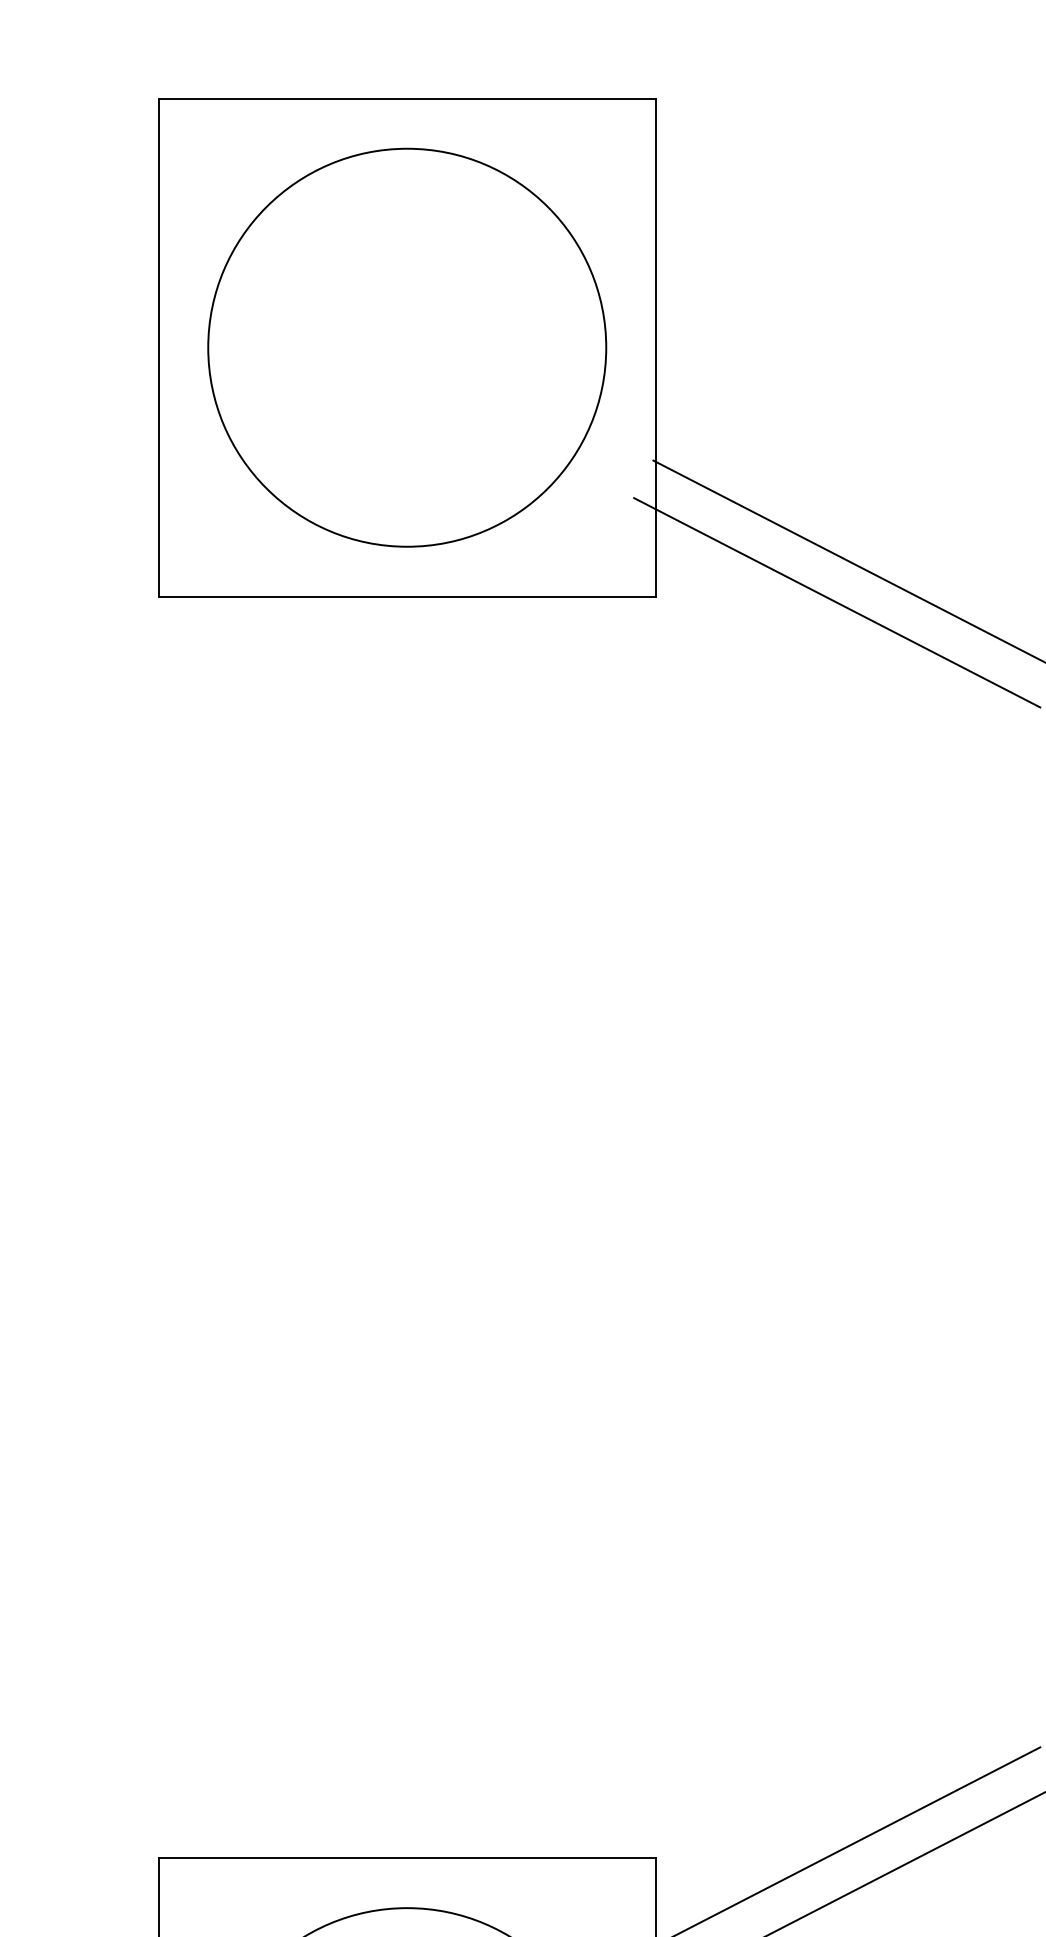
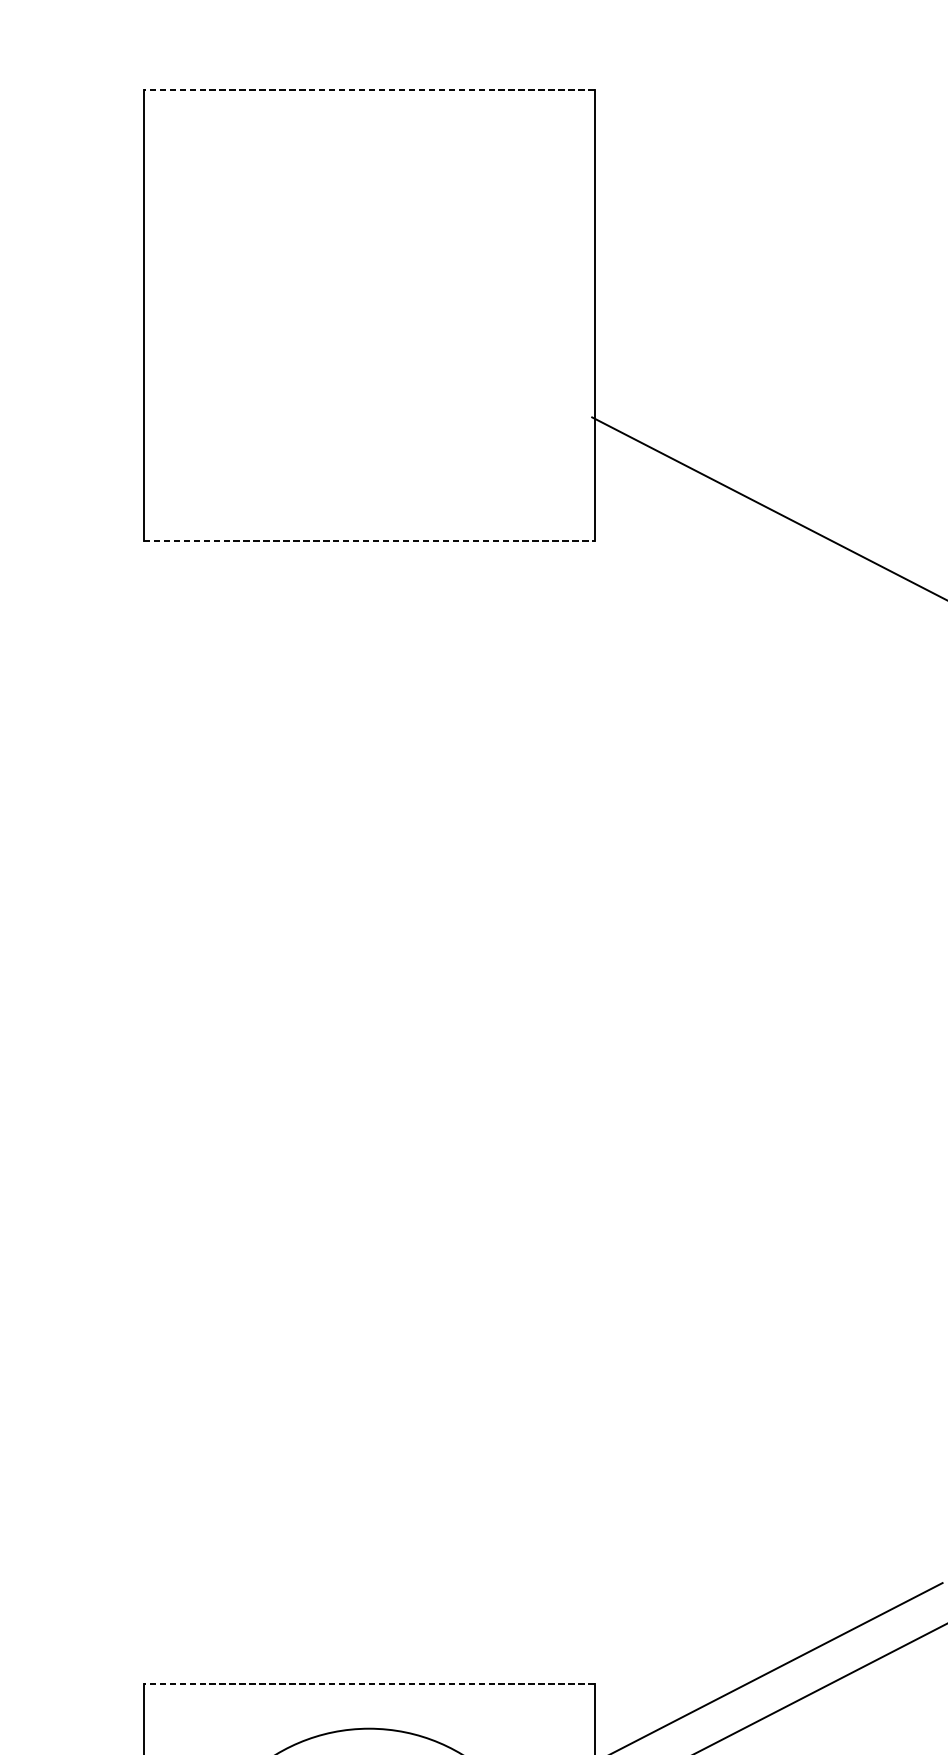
line: (407, 99) -> (369, 90), solid -> dashed
circle: (407, 347) -> (369, 314), removed
line: (407, 596) -> (369, 540), solid -> dashed
line: (837, 602) -> (758, 545), removed
line: (407, 1858) -> (369, 1683), solid -> dashed

